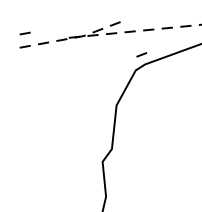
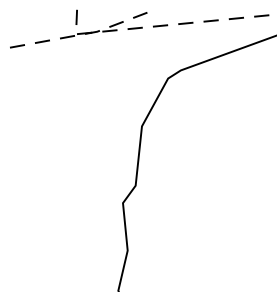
line: (68, 24) -> (76, 16), added
line: (25, 33) -> (17, 28), removed
line: (141, 54) -> (176, 57), removed

